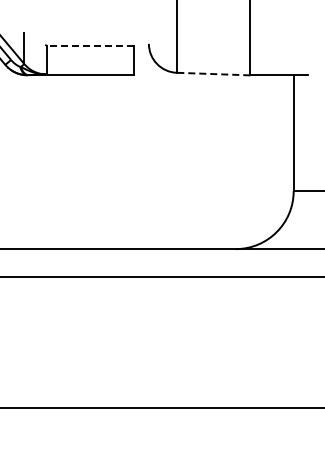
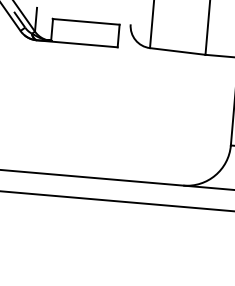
line: (90, 45) -> (86, 21), dashed -> solid
line: (213, 74) -> (177, 51), dashed -> solid

